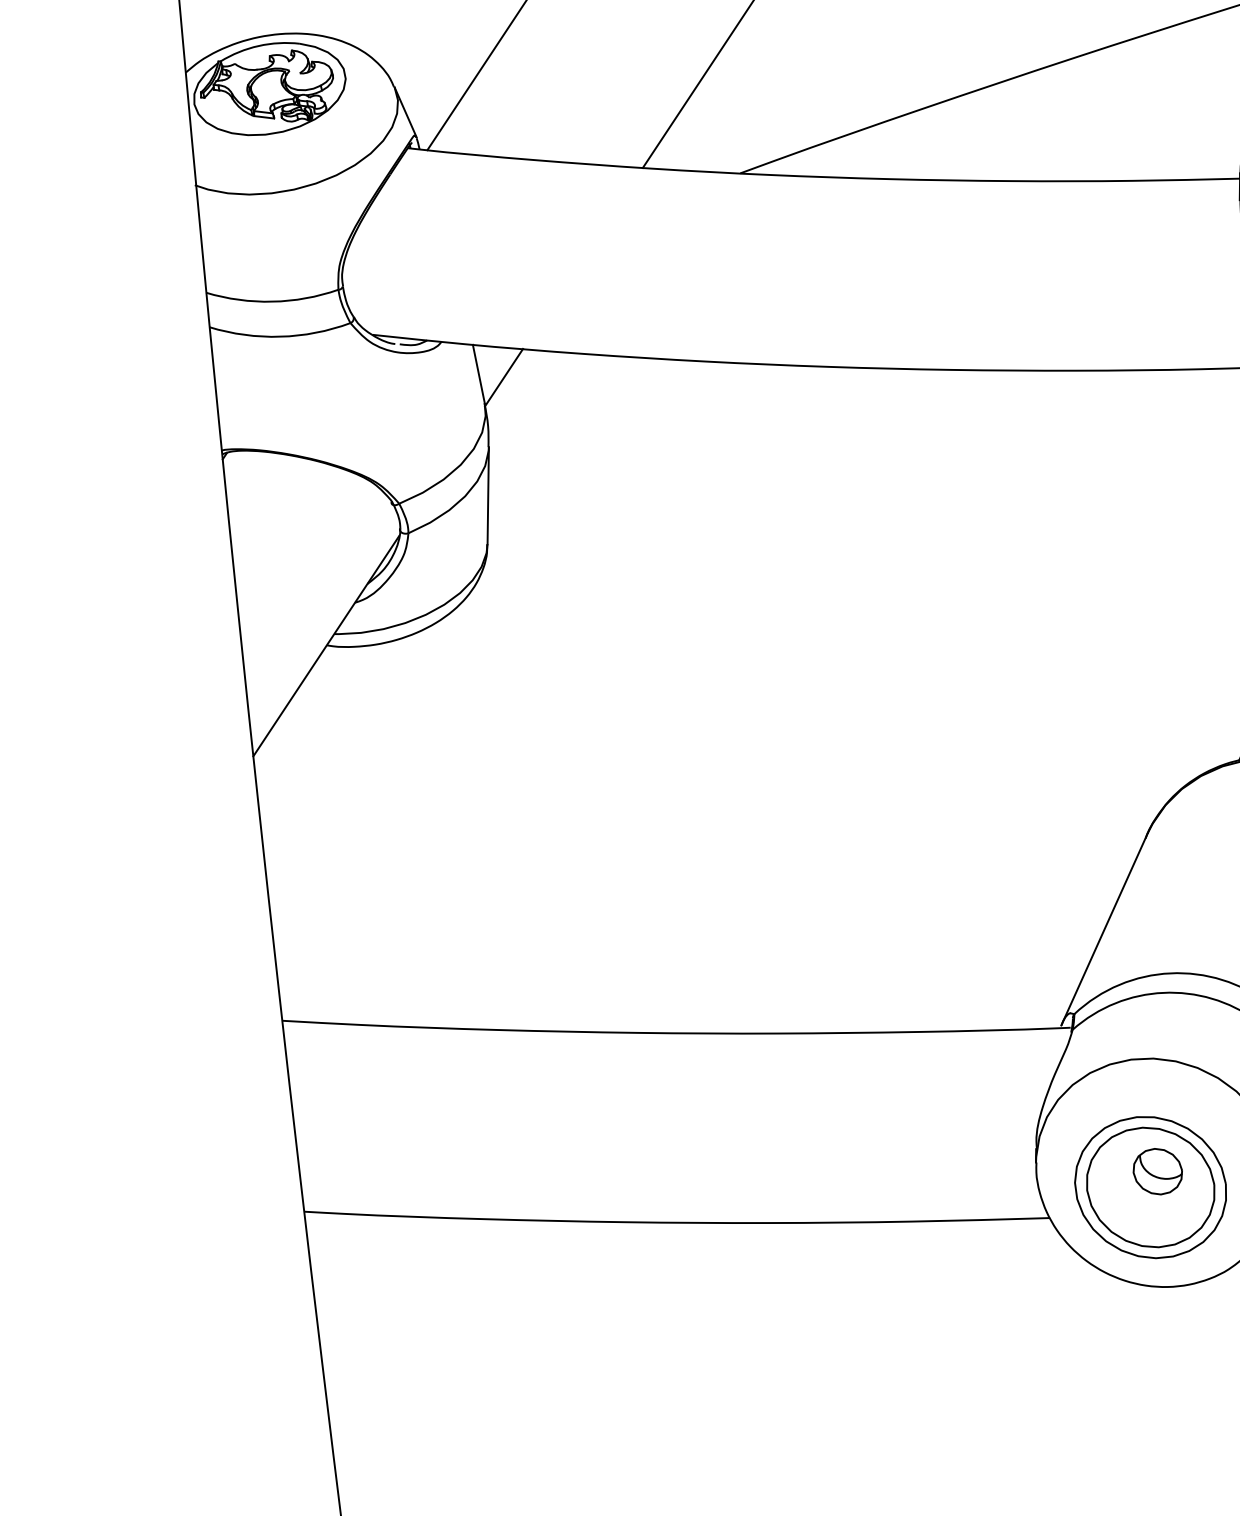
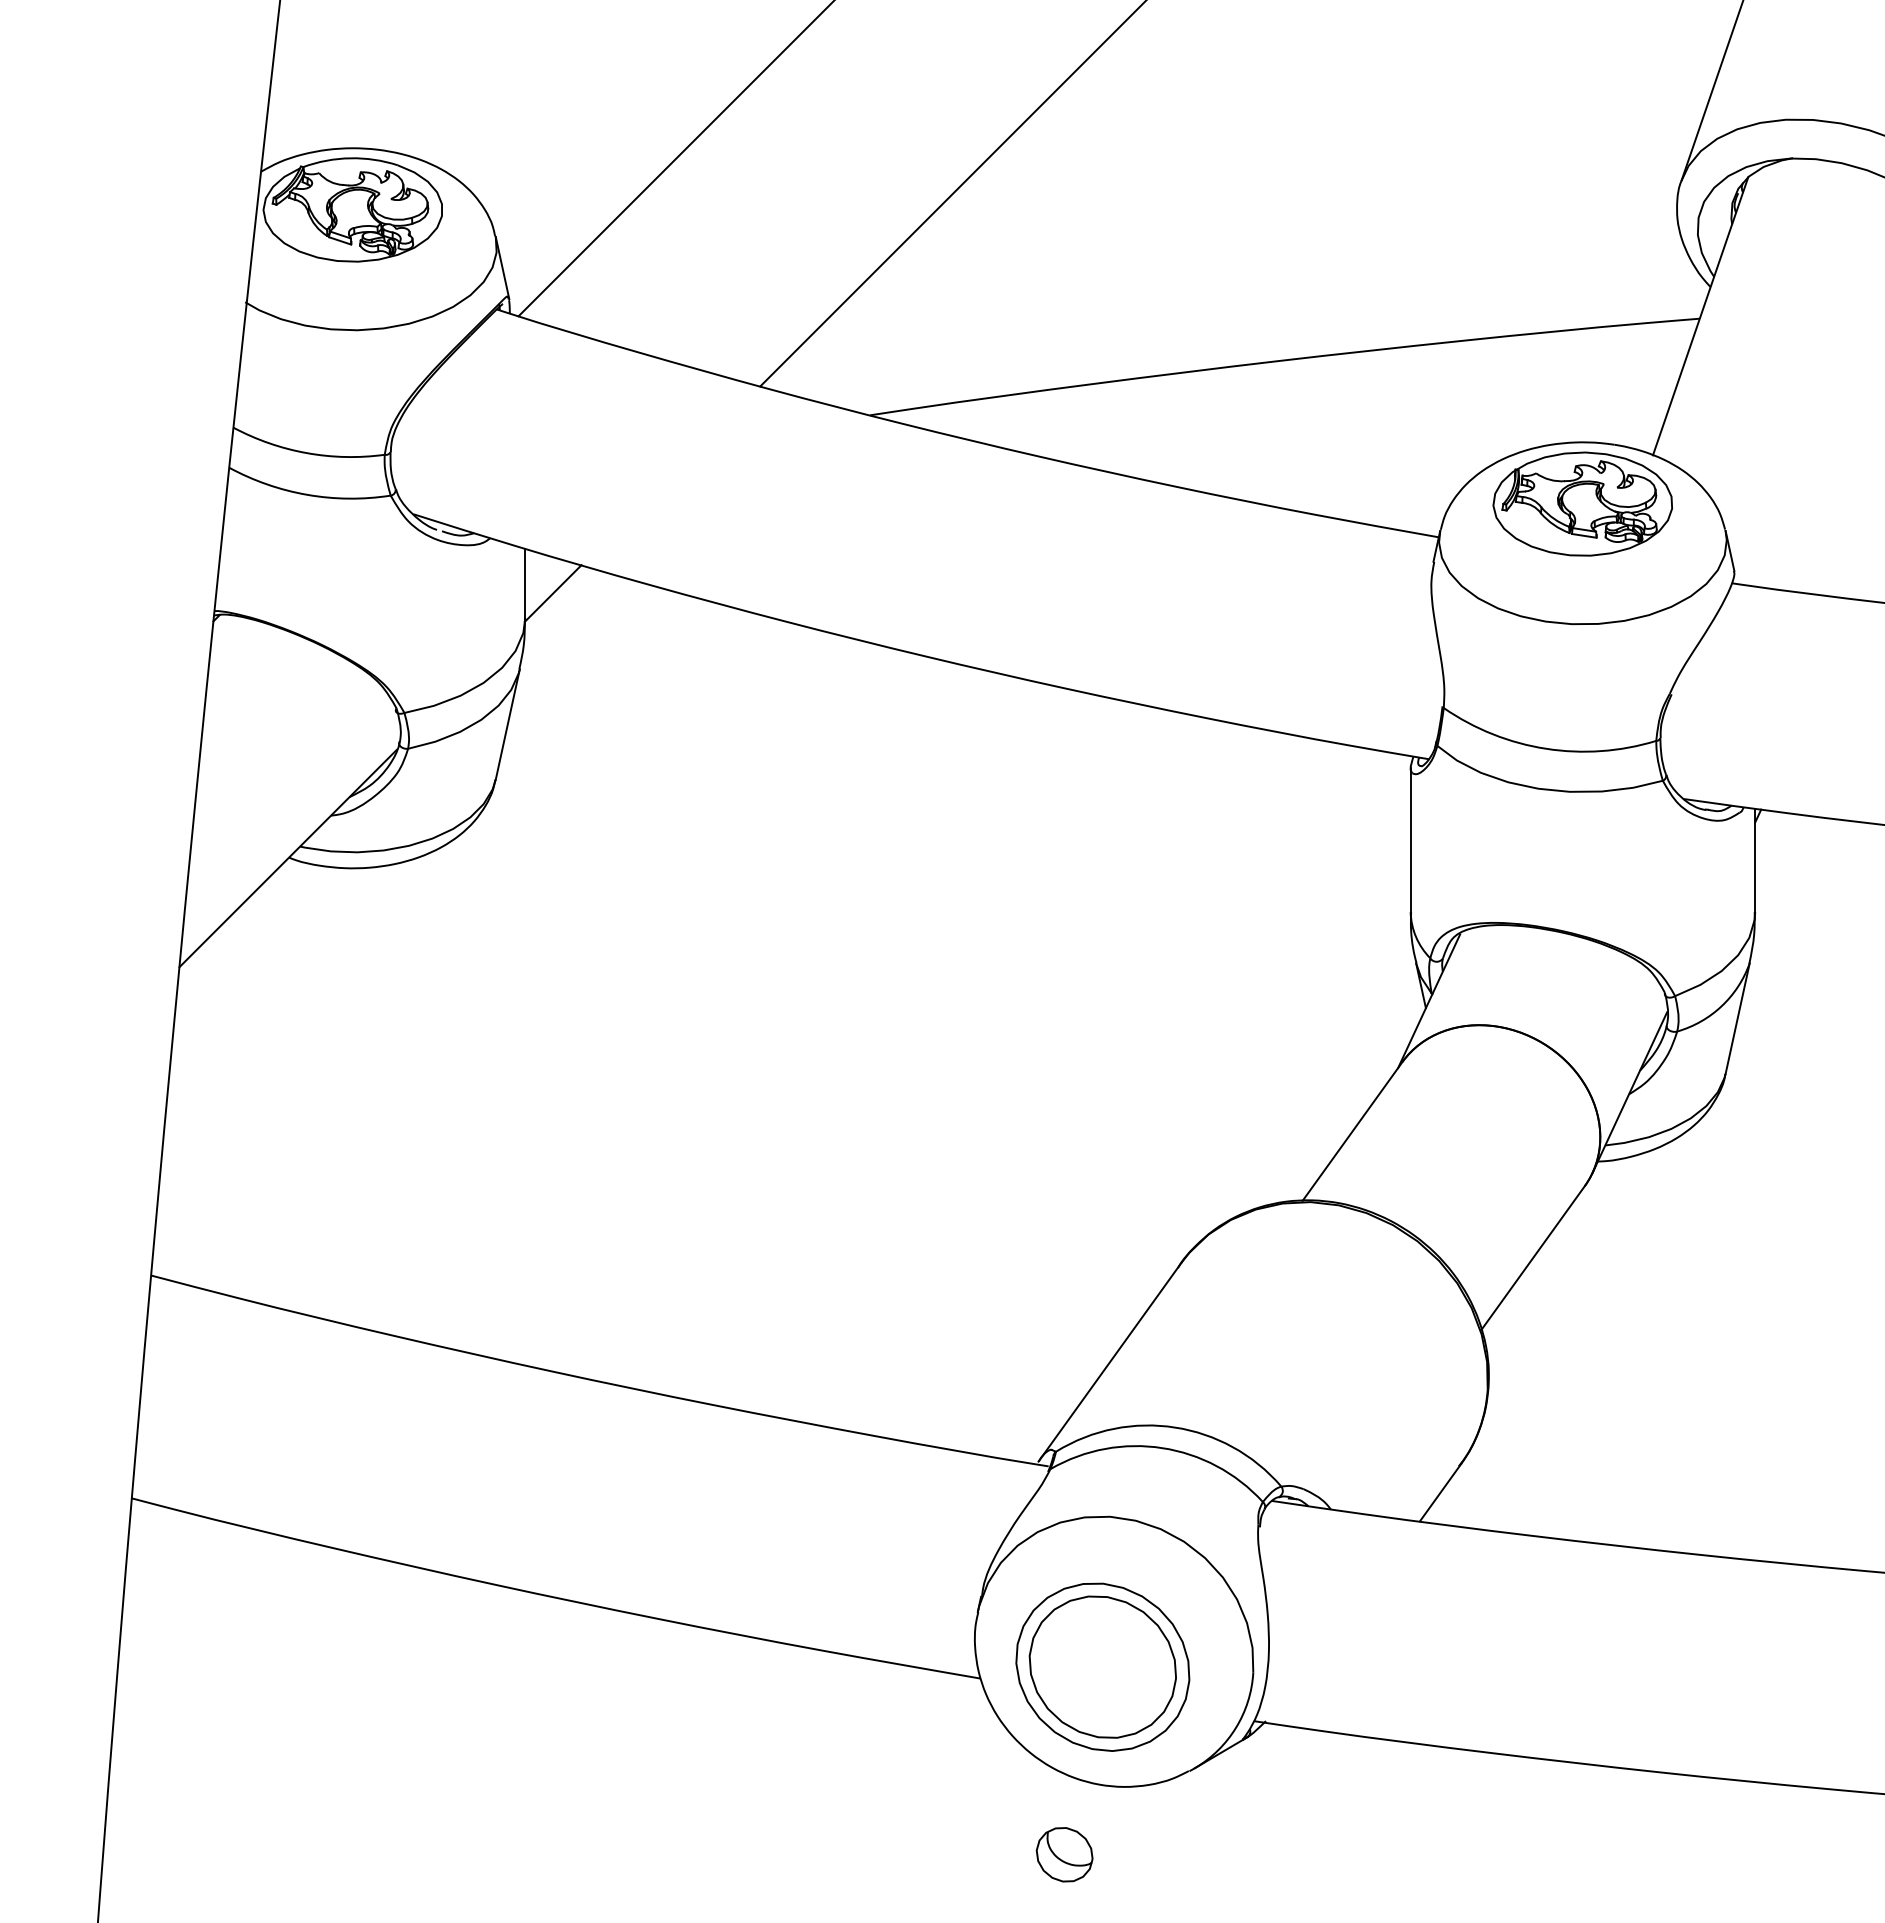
part: (1157, 1171) -> (1064, 1854), moved

